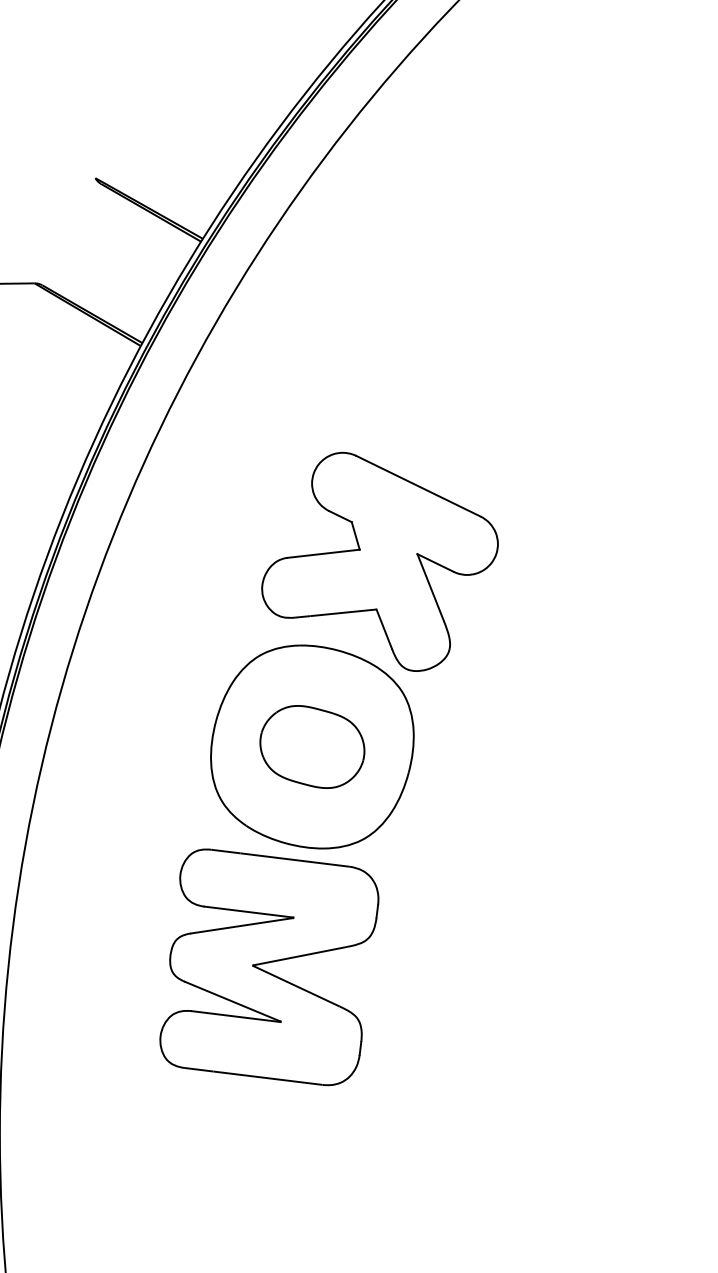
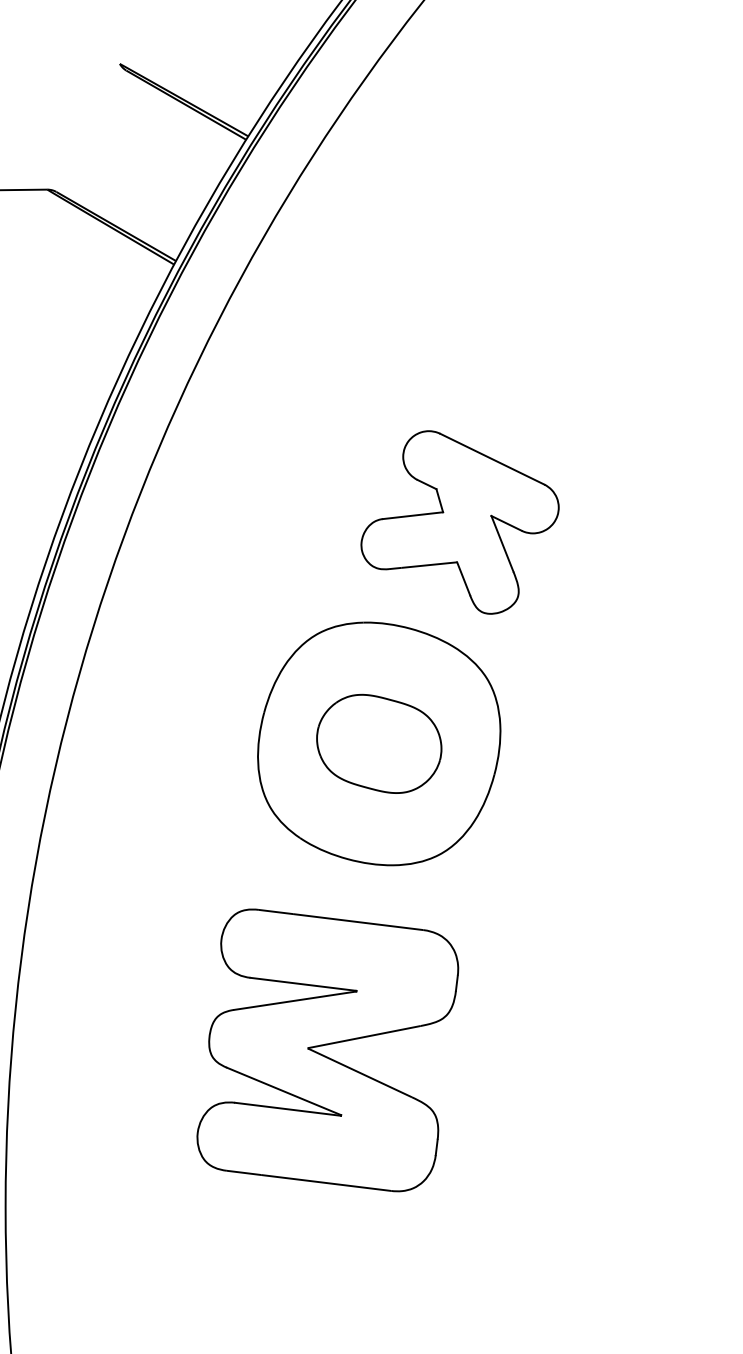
part: (379, 561) -> (459, 522), size x0.7
part: (269, 967) -> (327, 1050), moved

